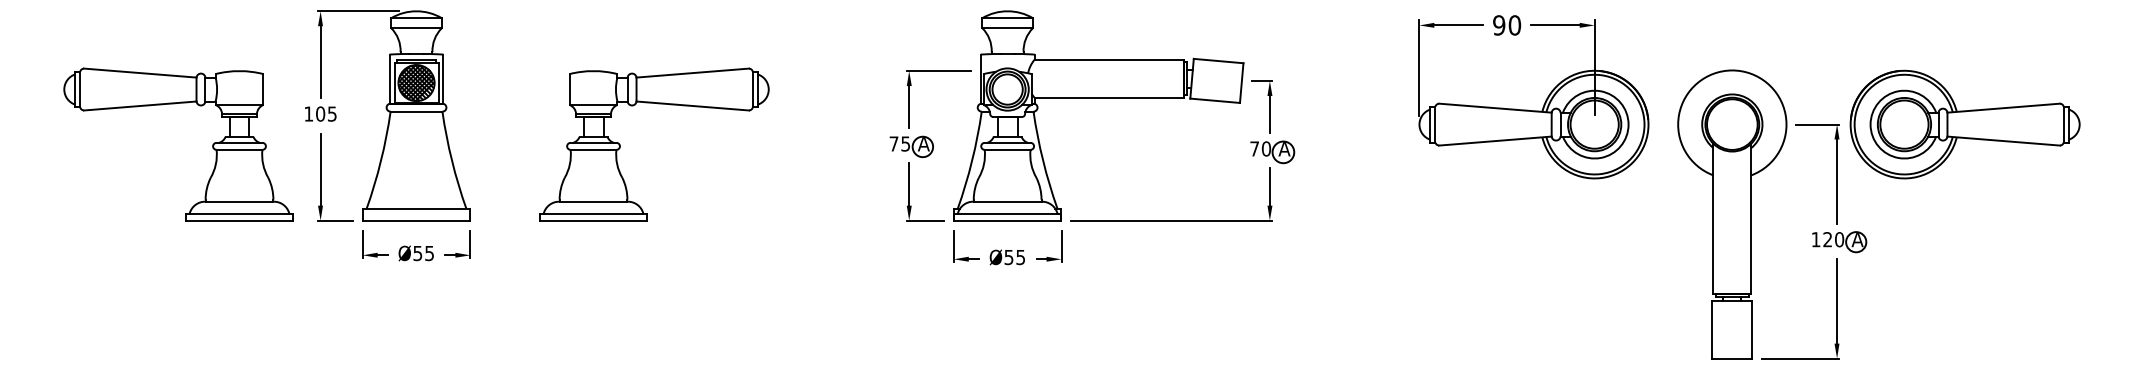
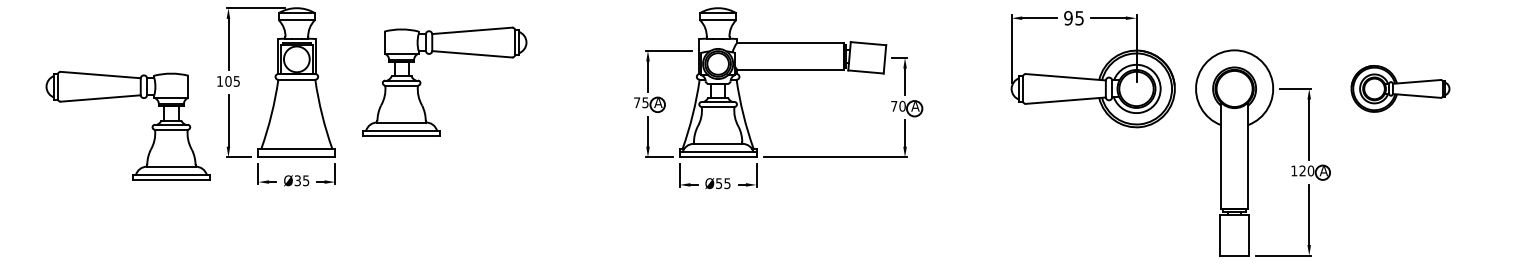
text: (1514, 25) -> (1079, 18), 90 -> 95
hatch: (416, 83) -> (296, 59), removed
part: (1964, 124) -> (1400, 88), size x0.6
part: (212, 144) -> (152, 125), moved
part: (620, 144) -> (420, 81), moved
text: (417, 252) -> (297, 180), Ø55 -> Ø35

